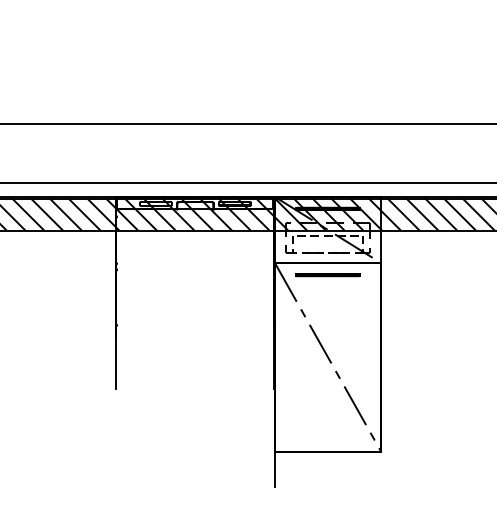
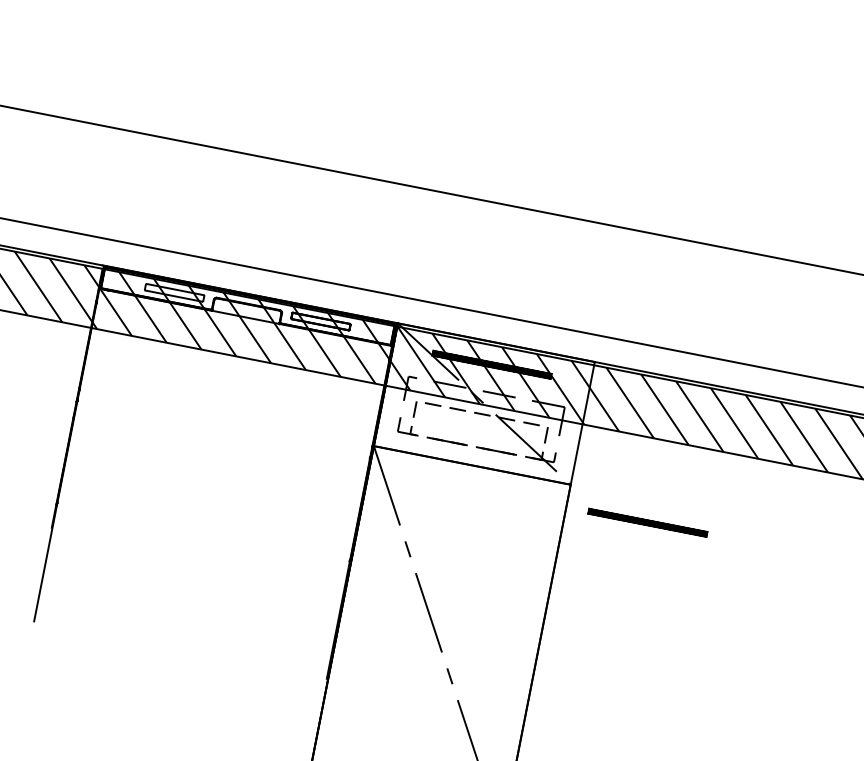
line: (327, 275) -> (646, 523), moved

